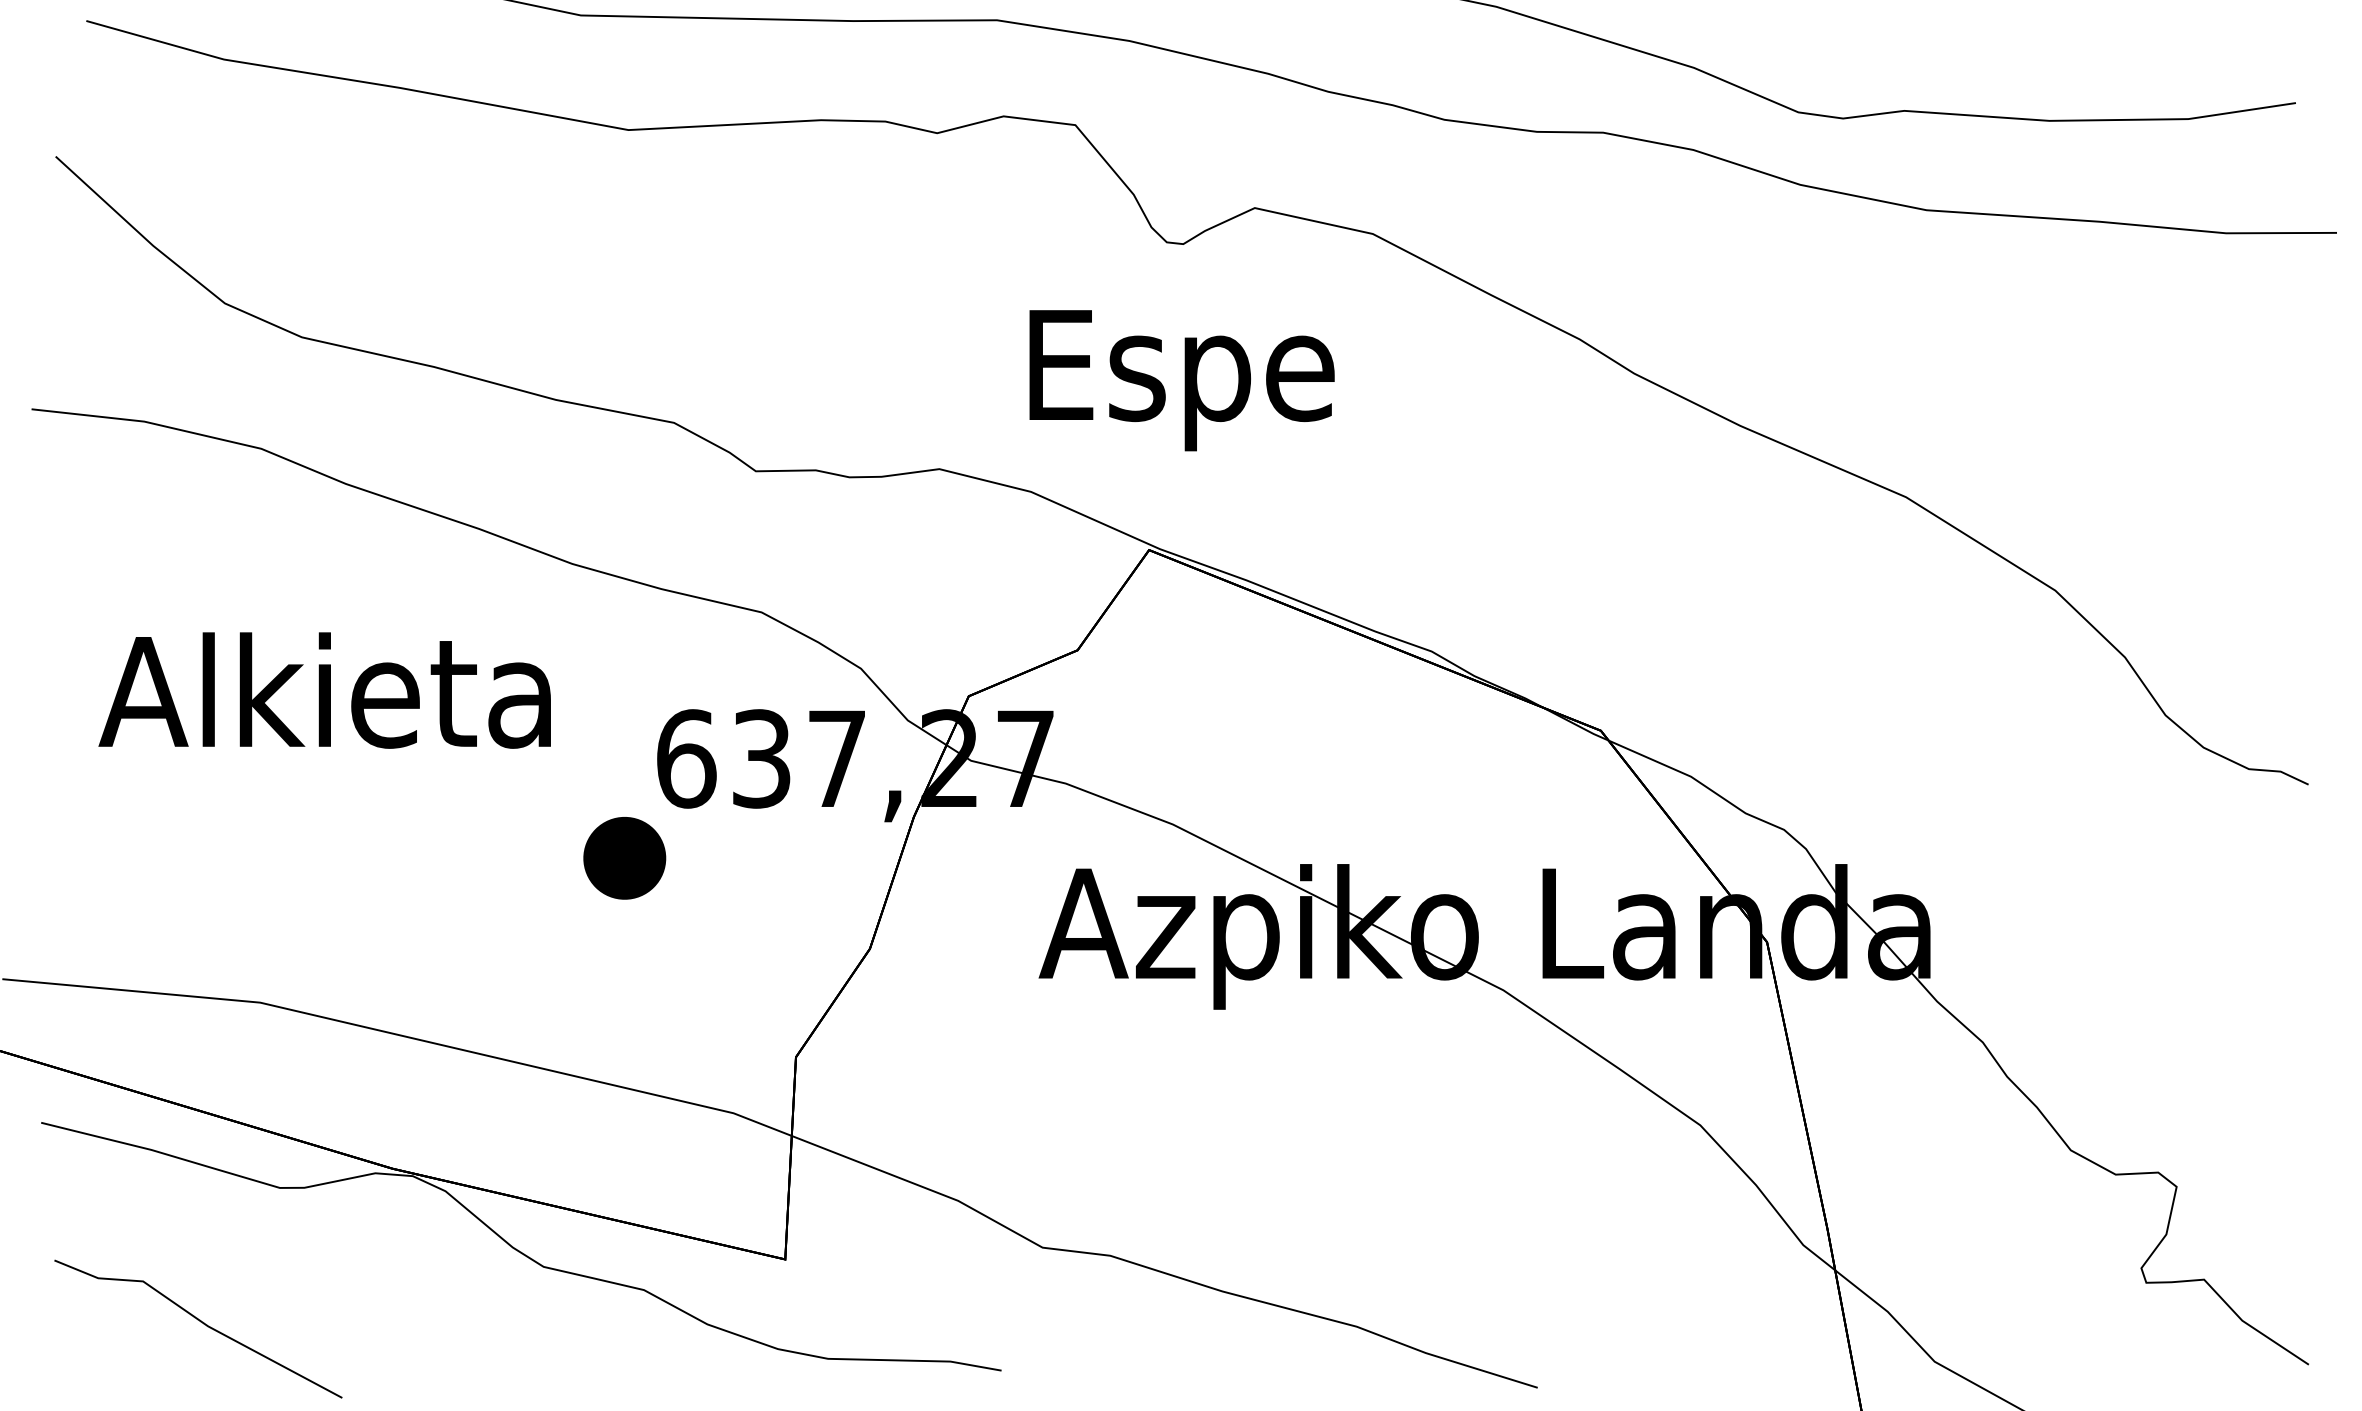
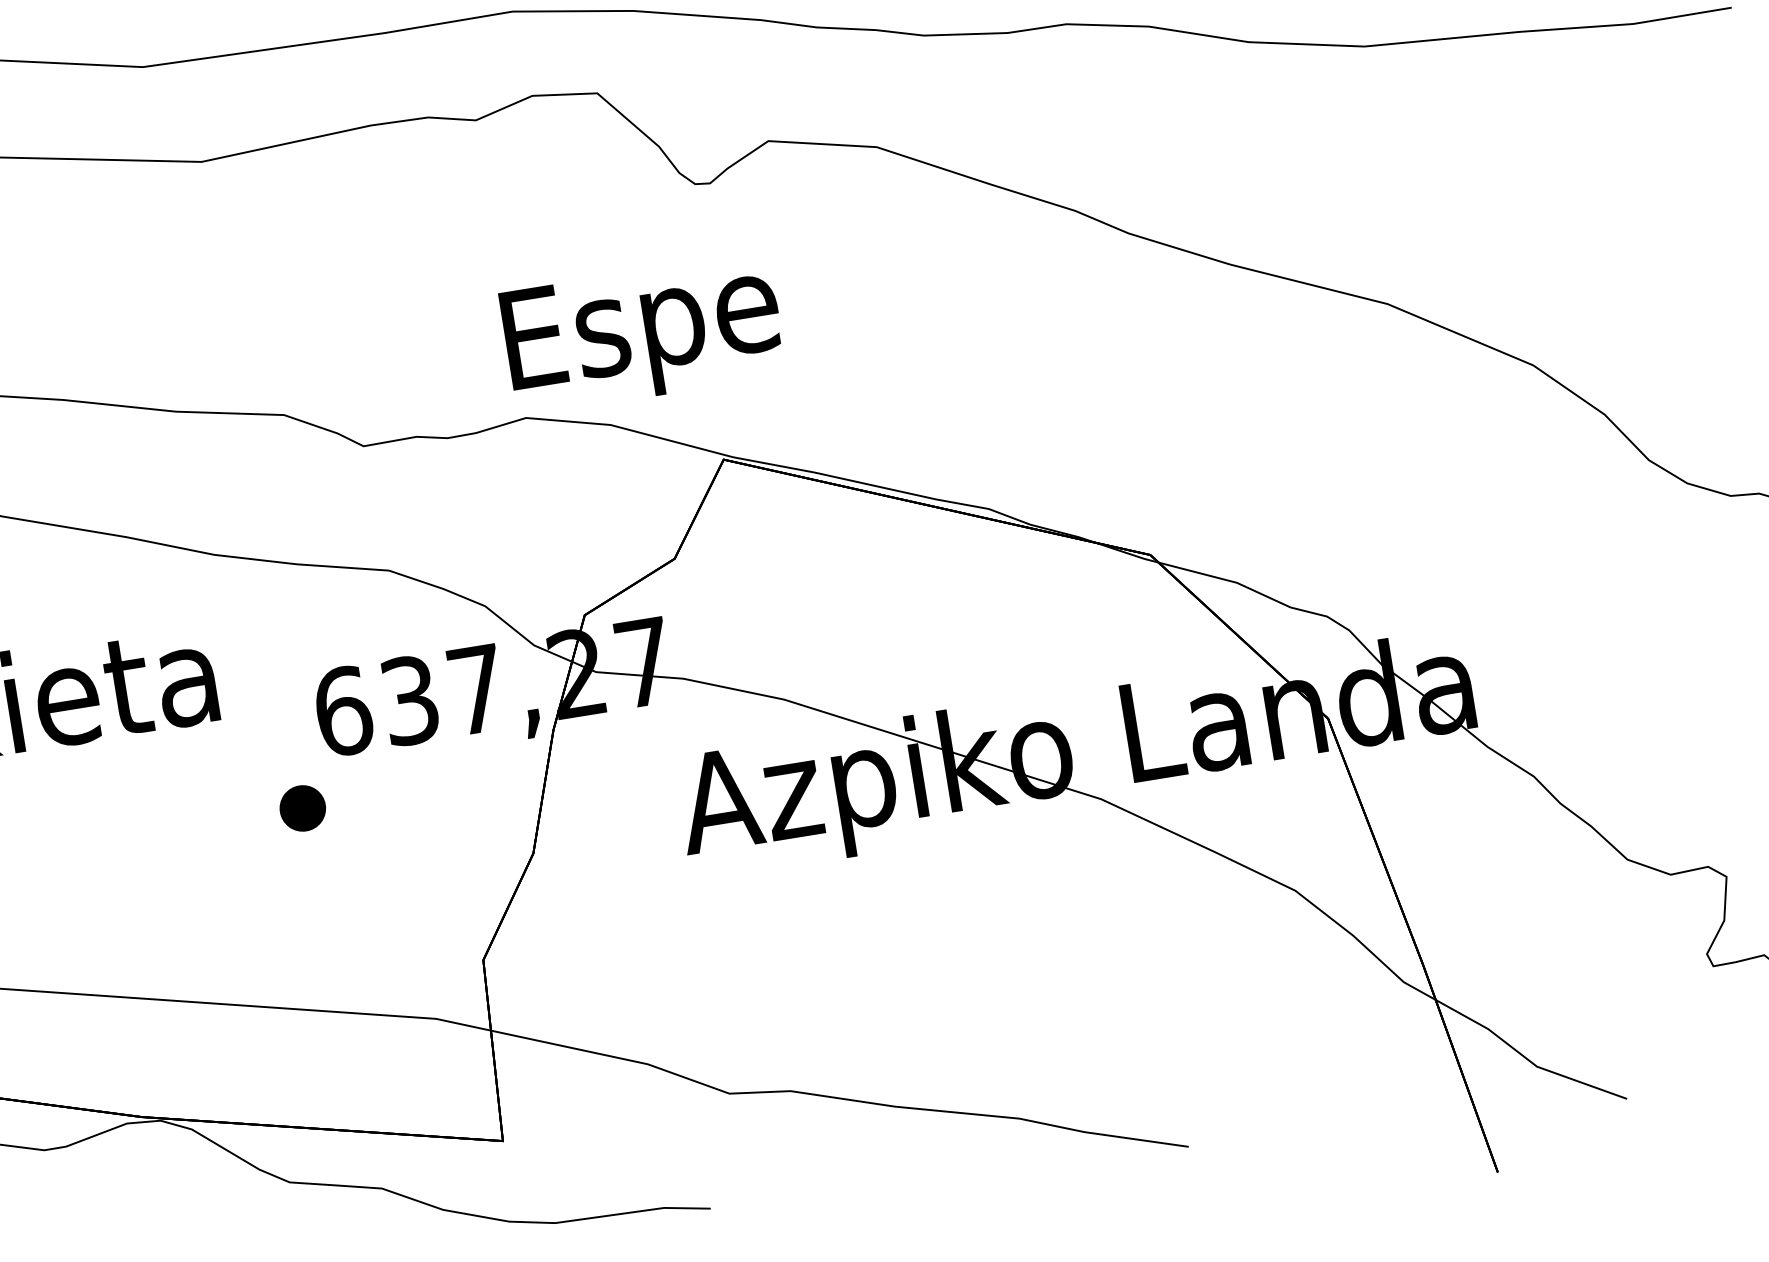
text: (1181, 380) -> (642, 333), moved
part: (624, 858) -> (302, 808), size x0.62

